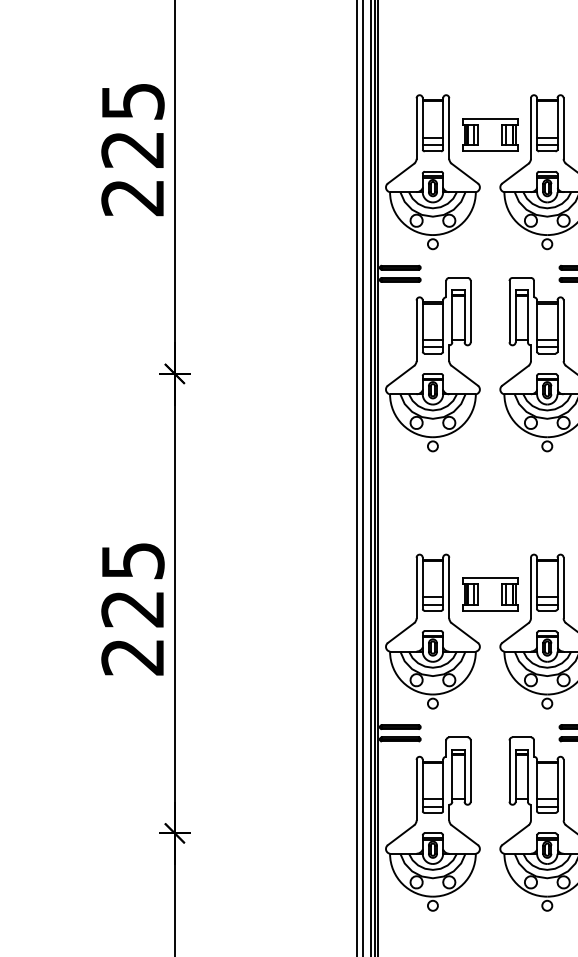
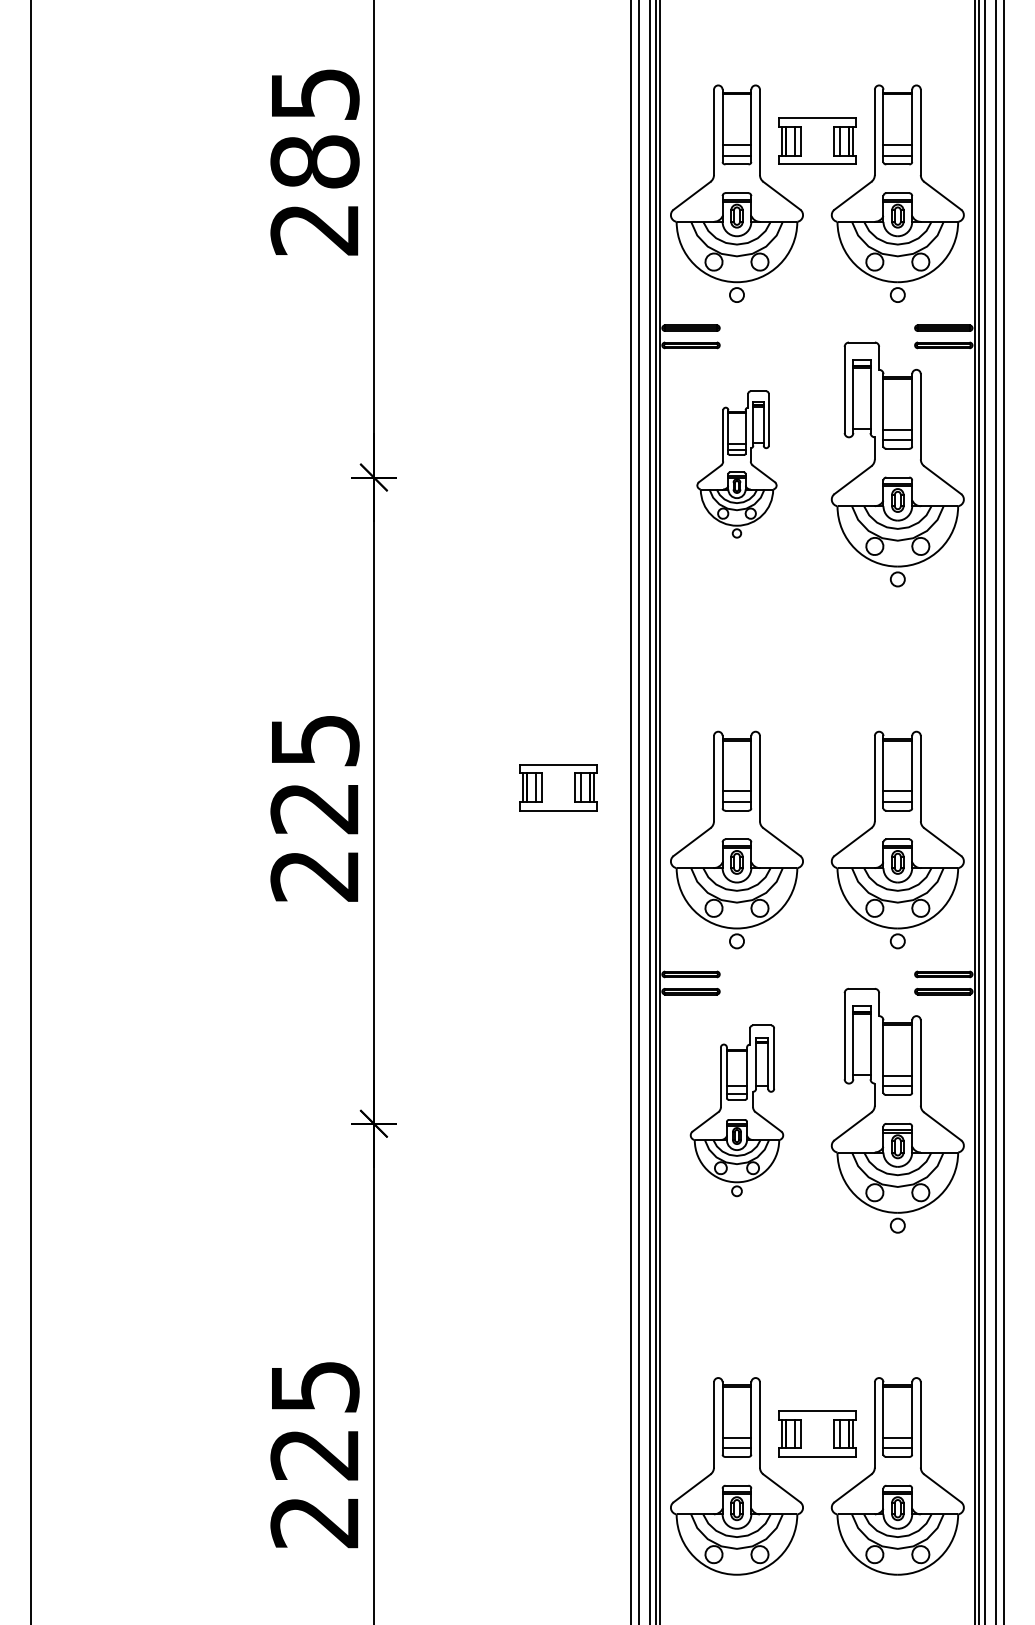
text: (132, 149) -> (314, 161), 225 -> 285
part: (432, 364) -> (736, 464), size x0.6
part: (490, 594) -> (558, 787), moved
part: (432, 823) -> (736, 1110), size x0.7

